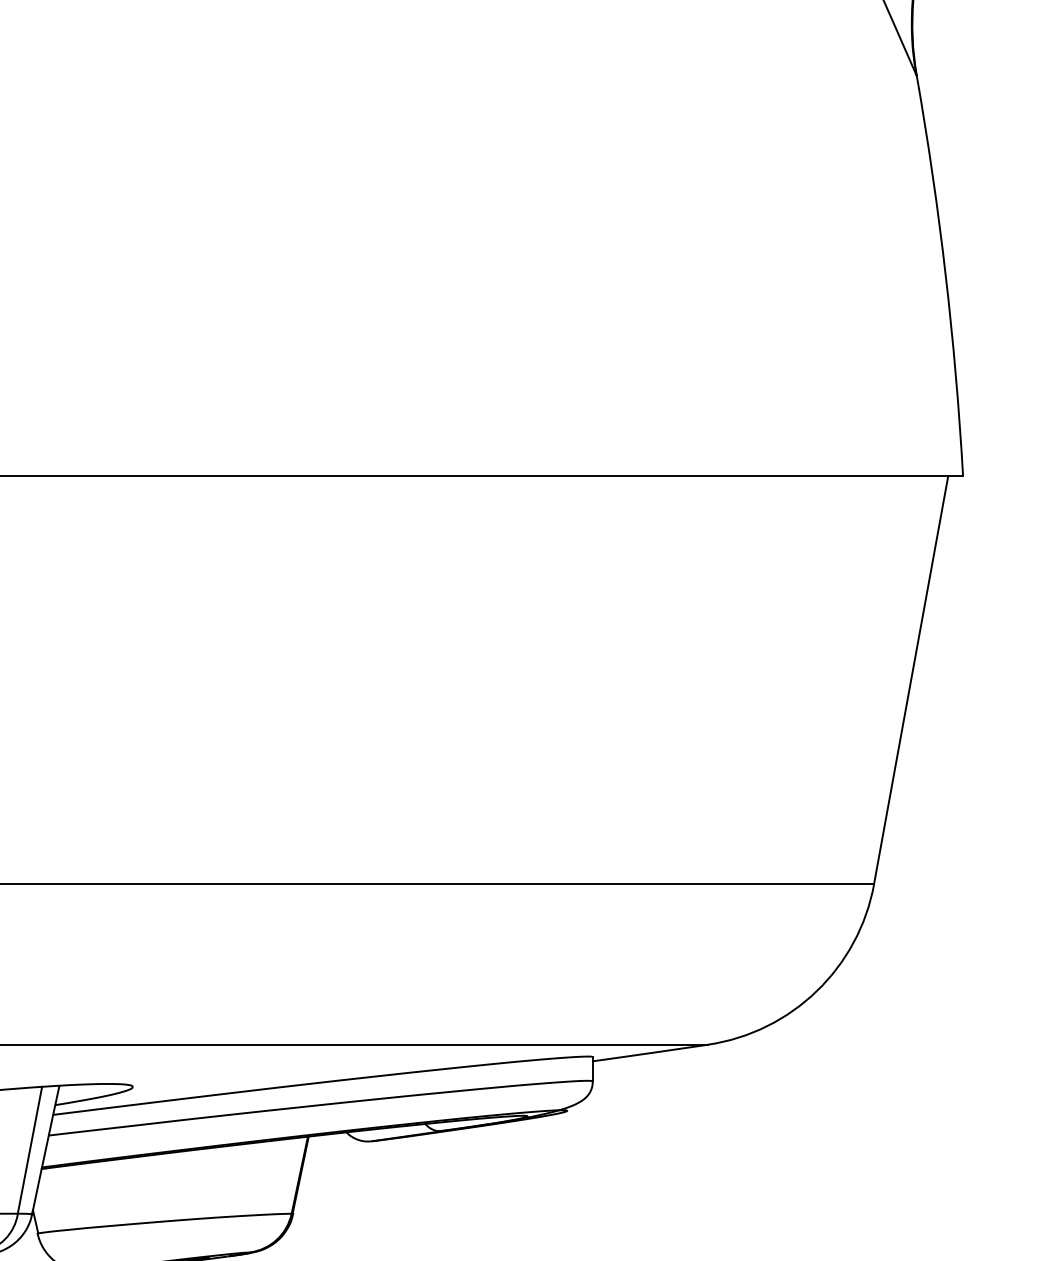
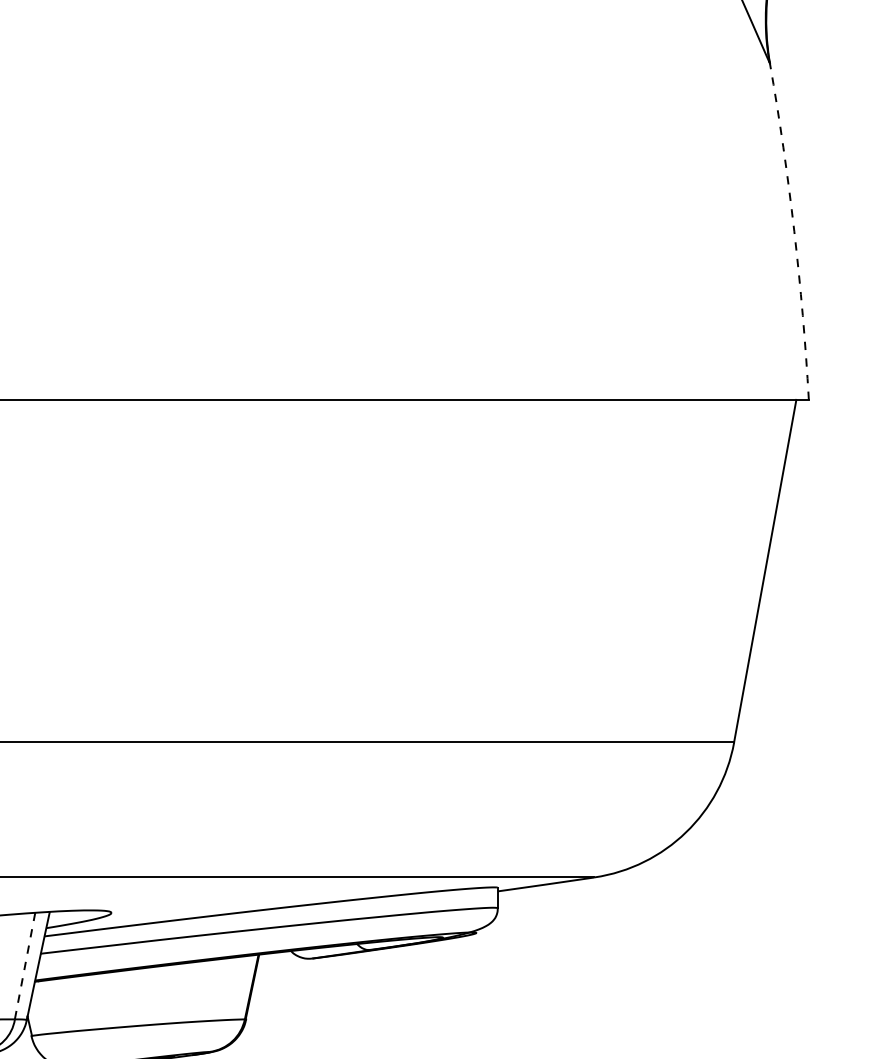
arc: (945, 275) -> (794, 231), solid -> dashed
line: (29, 1150) -> (24, 966), solid -> dashed

